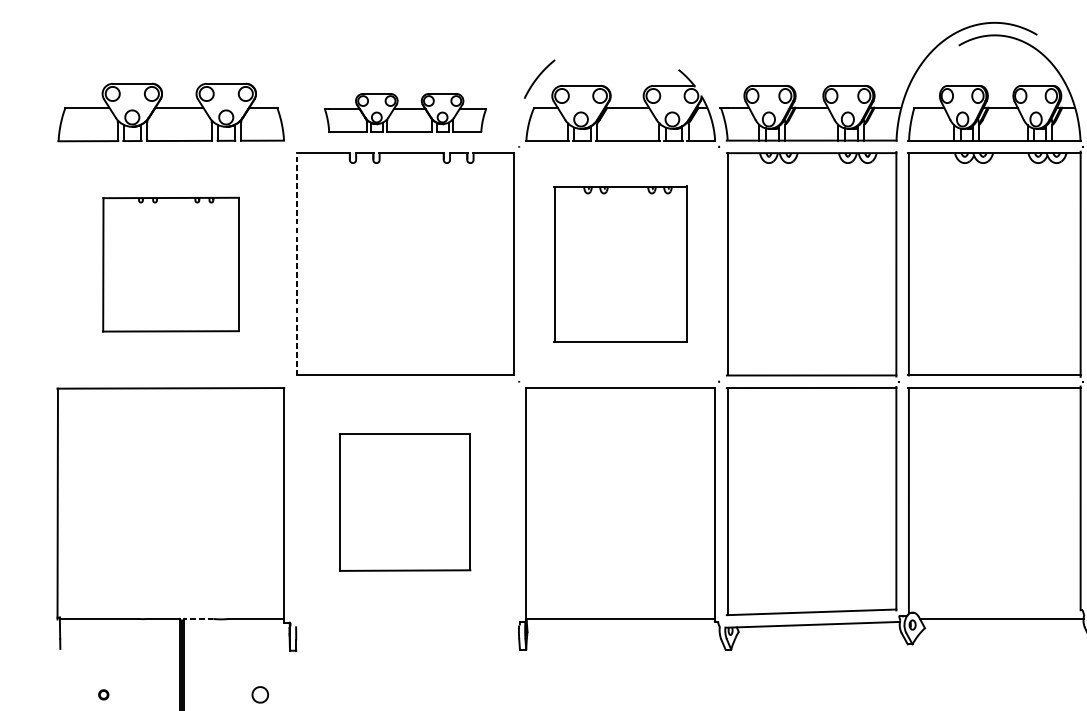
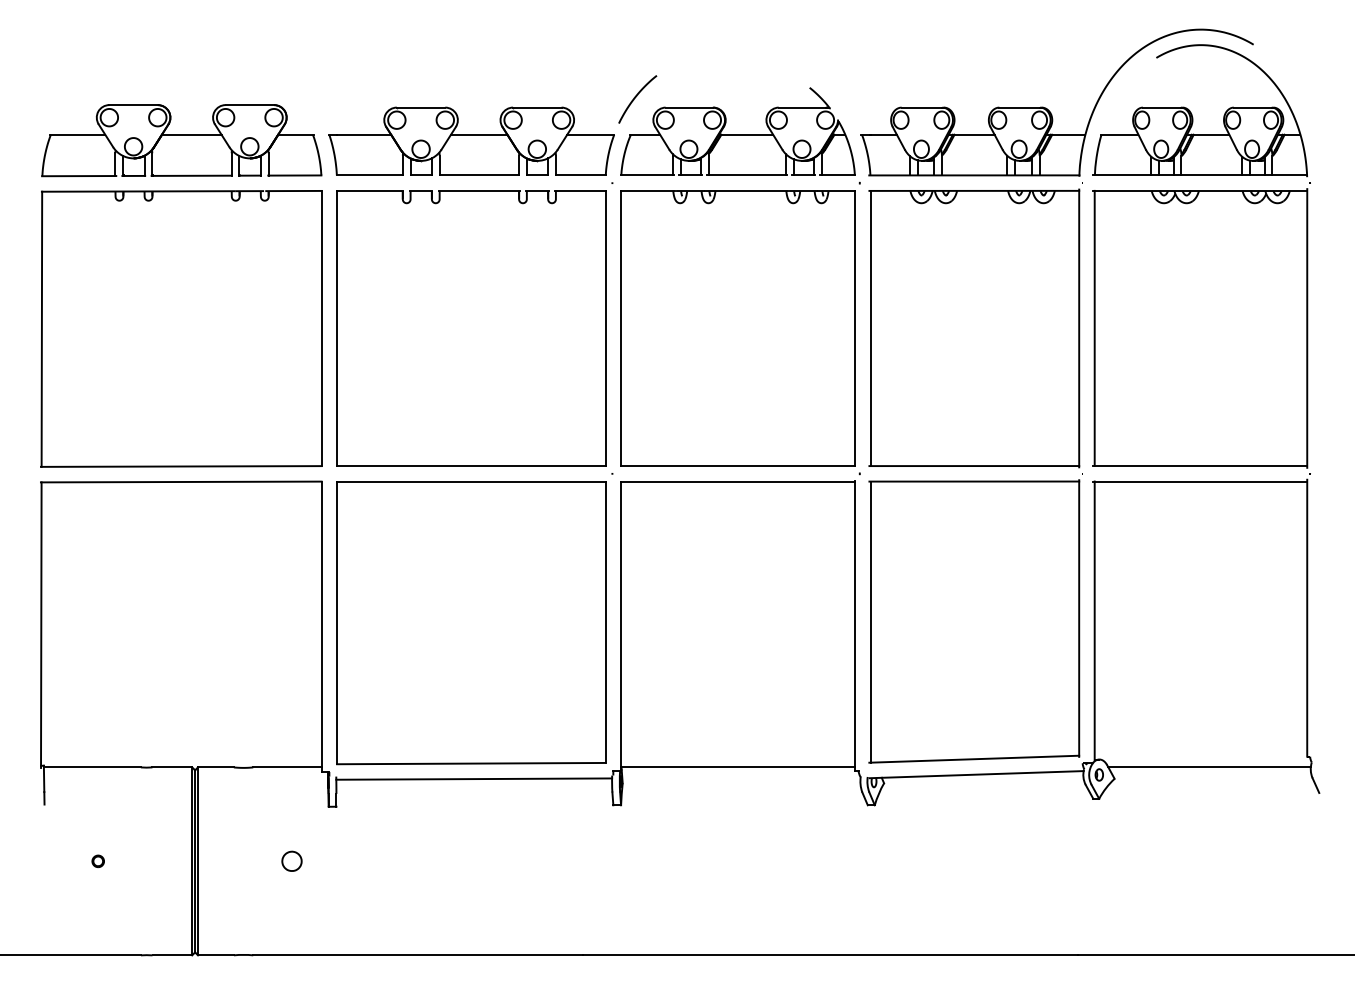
part: (405, 112) -> (471, 140), size x1.43
part: (171, 264) -> (181, 328), size x1.67
line: (297, 264) -> (337, 328), dashed -> solid
part: (620, 264) -> (737, 328), size x1.43
part: (405, 502) -> (471, 623), size x1.67
line: (199, 619) -> (216, 767), dashed -> solid
line: (407, 627) -> (474, 778), added

